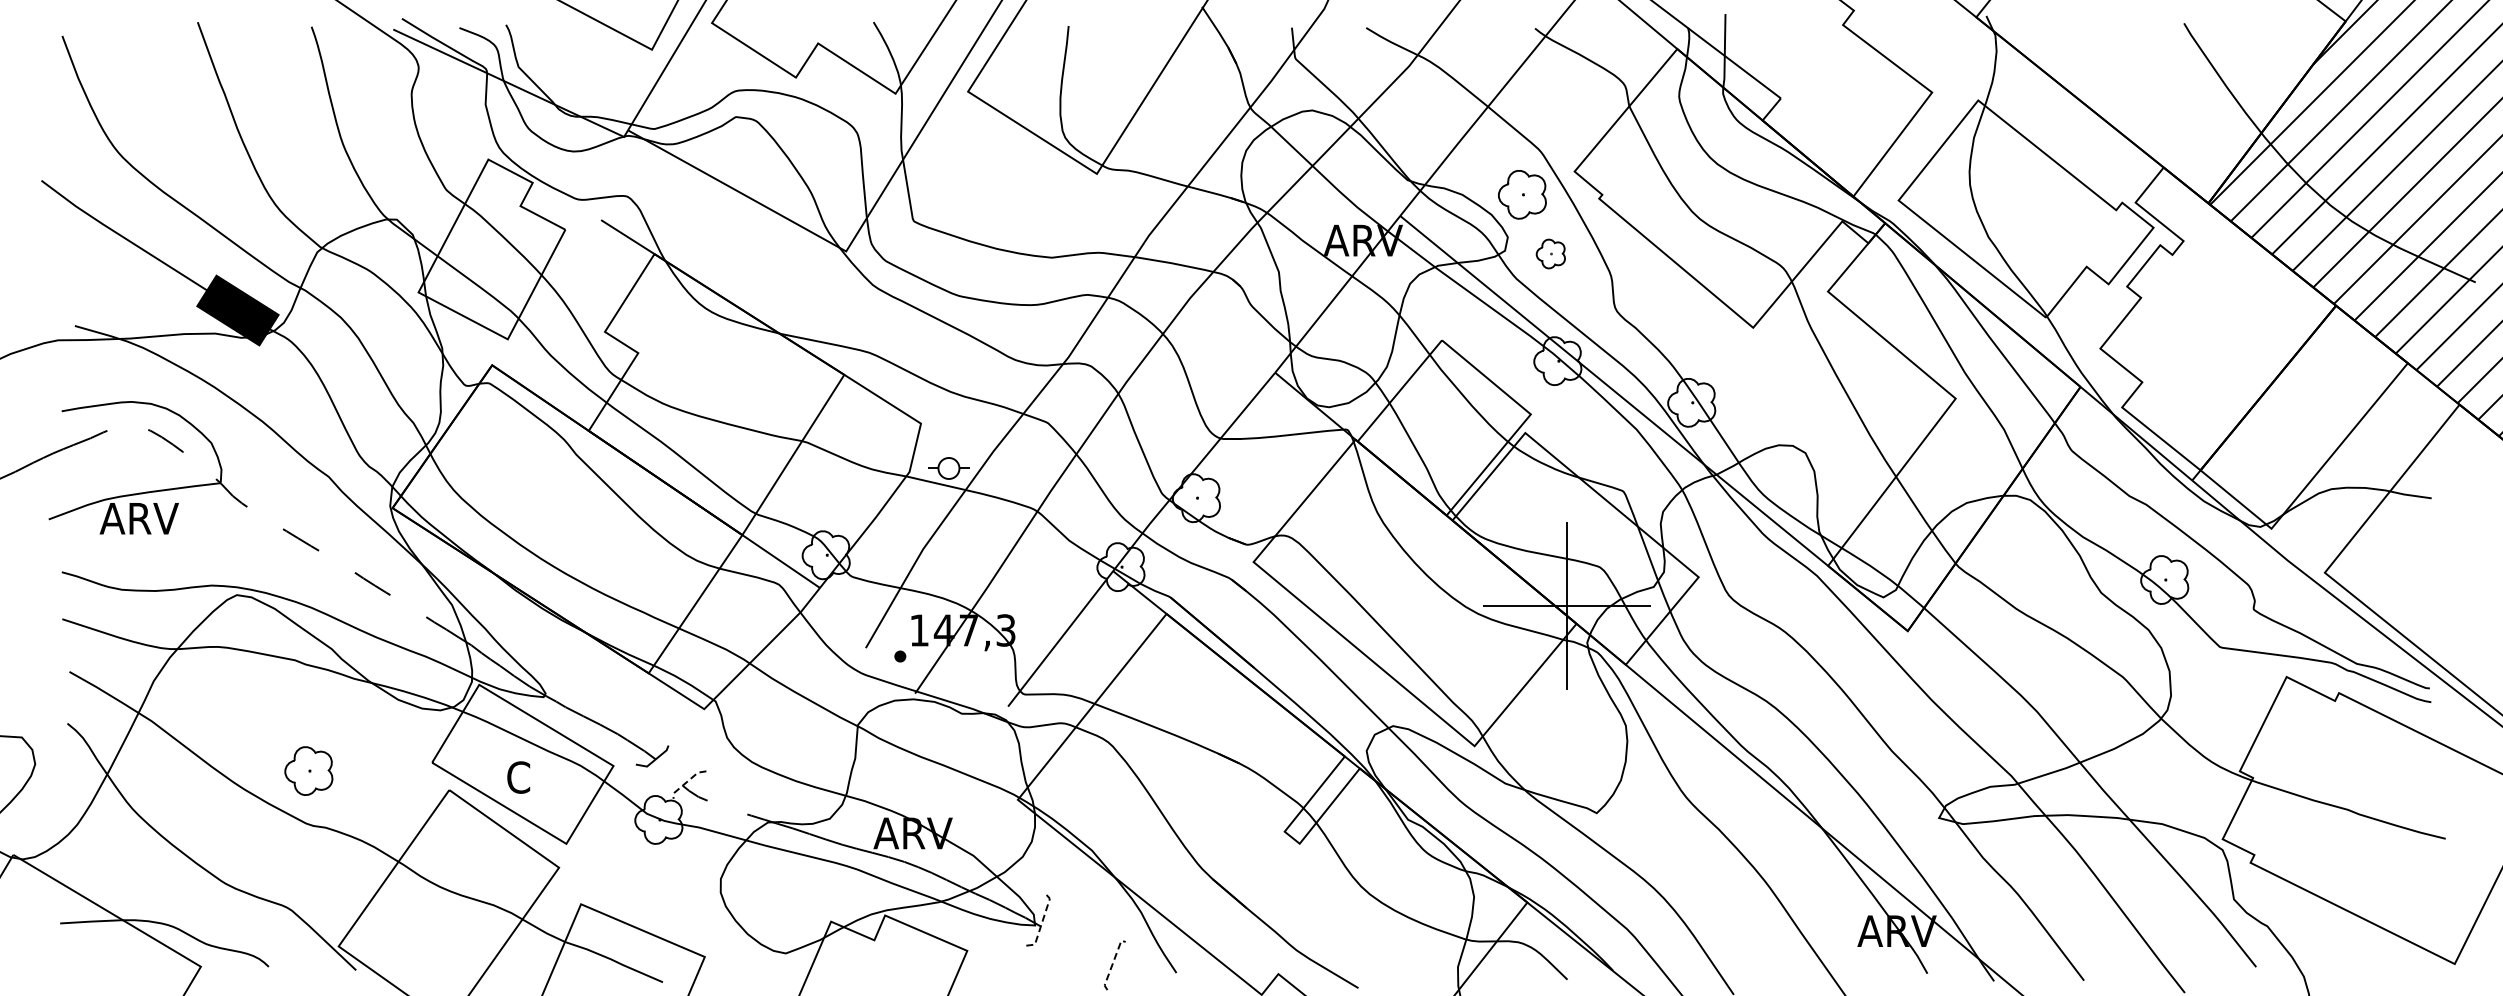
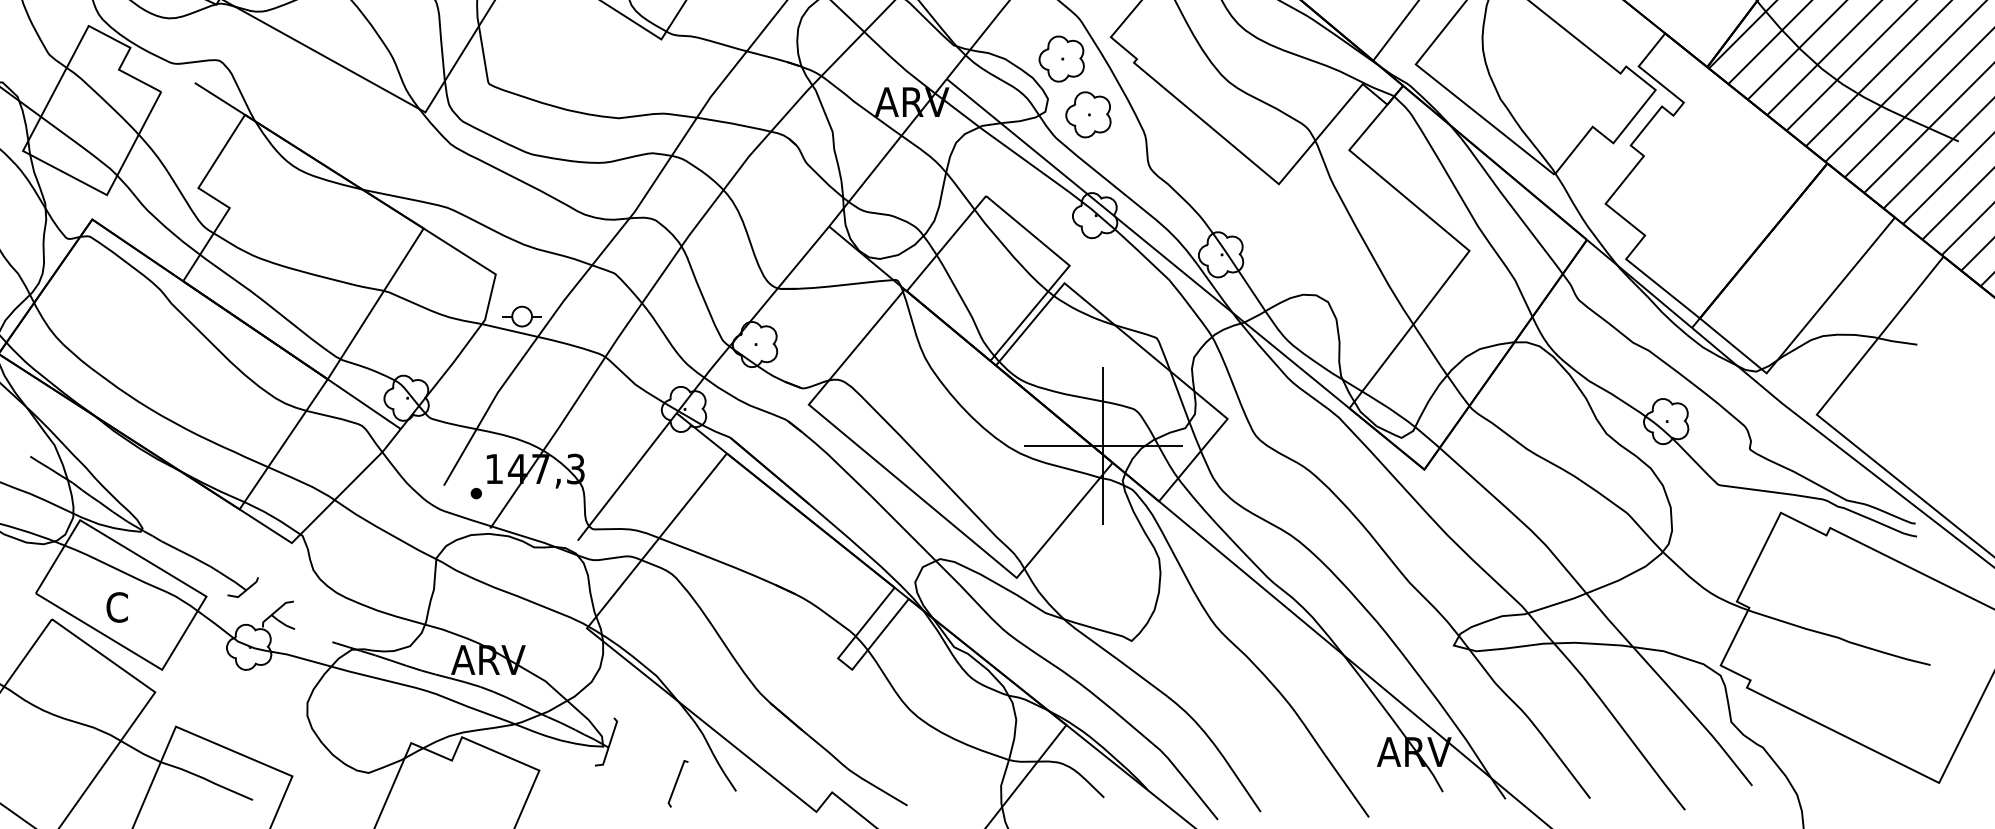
part: (1550, 253) -> (1088, 114), size x1.67
line: (686, 782) -> (275, 612), dashed -> solid
line: (1041, 923) -> (609, 744), dashed -> solid
line: (1113, 963) -> (676, 782), dashed -> solid

